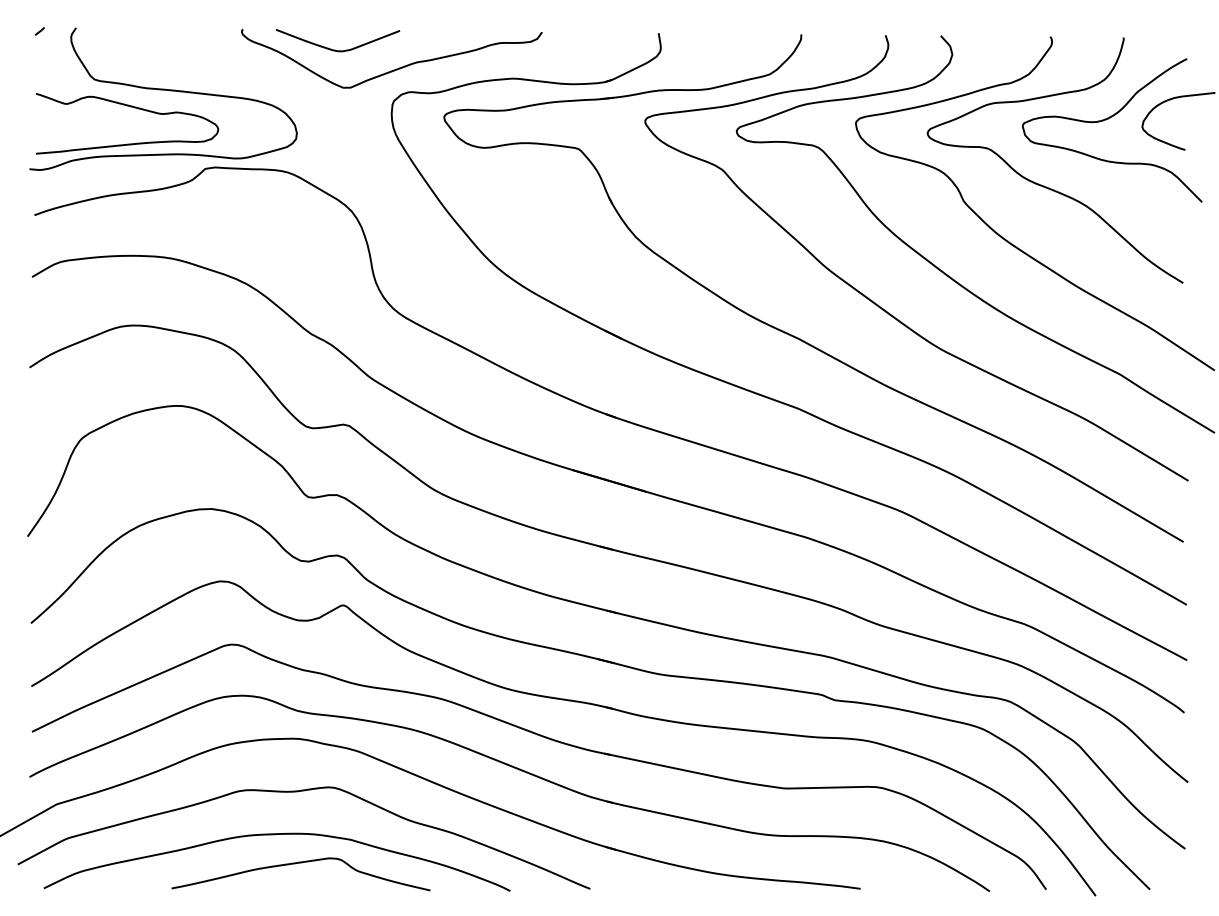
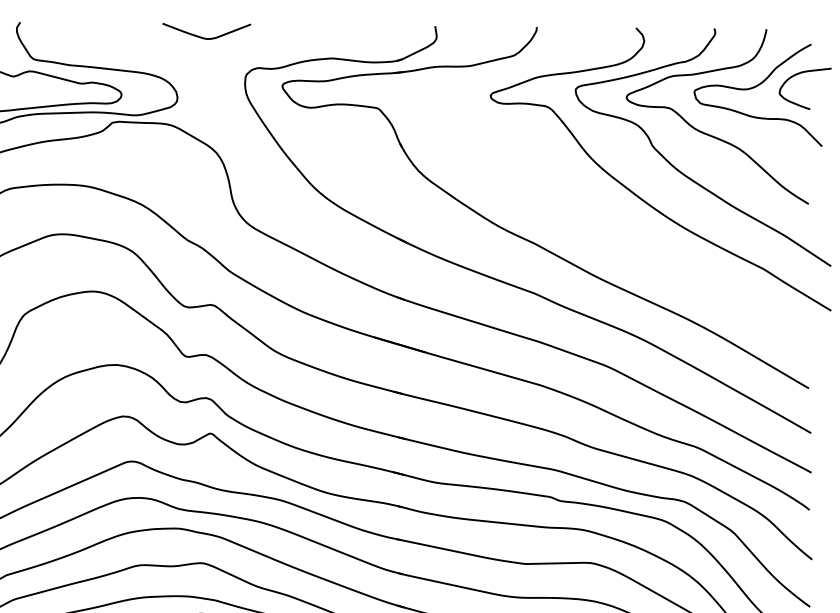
curve: (396, 68) -> (248, 51), removed
curve: (882, 307) -> (594, 221), removed

